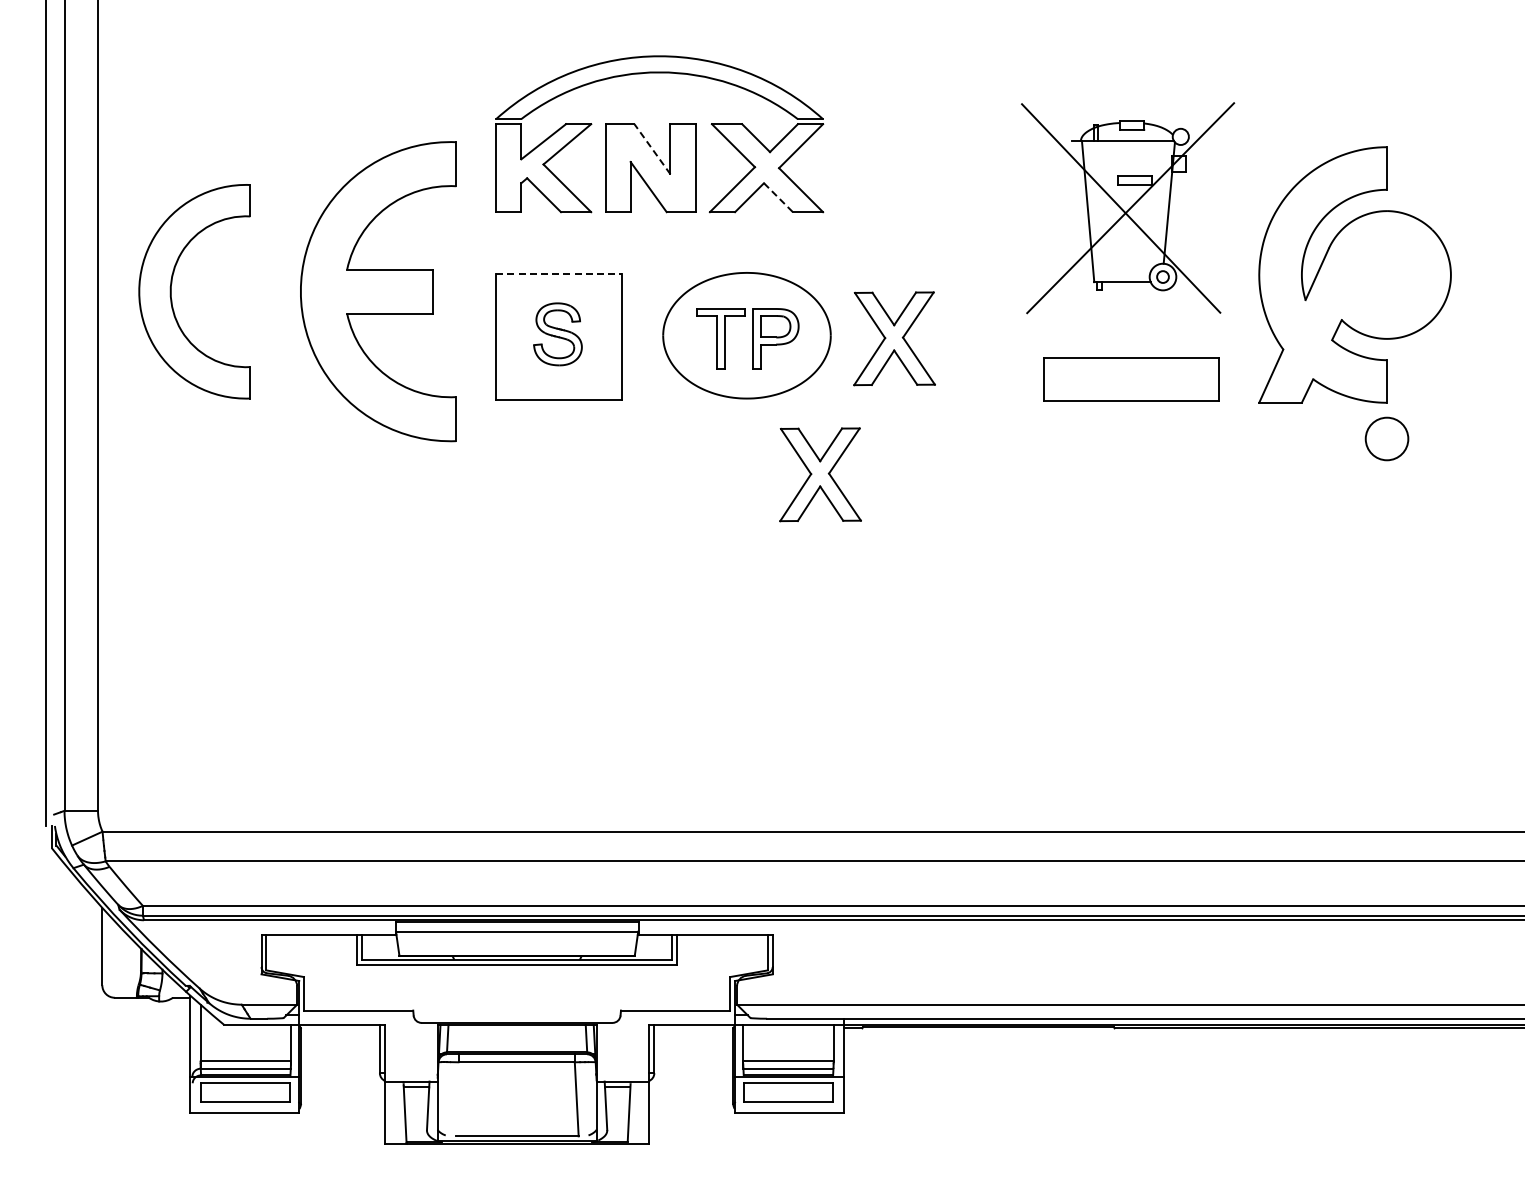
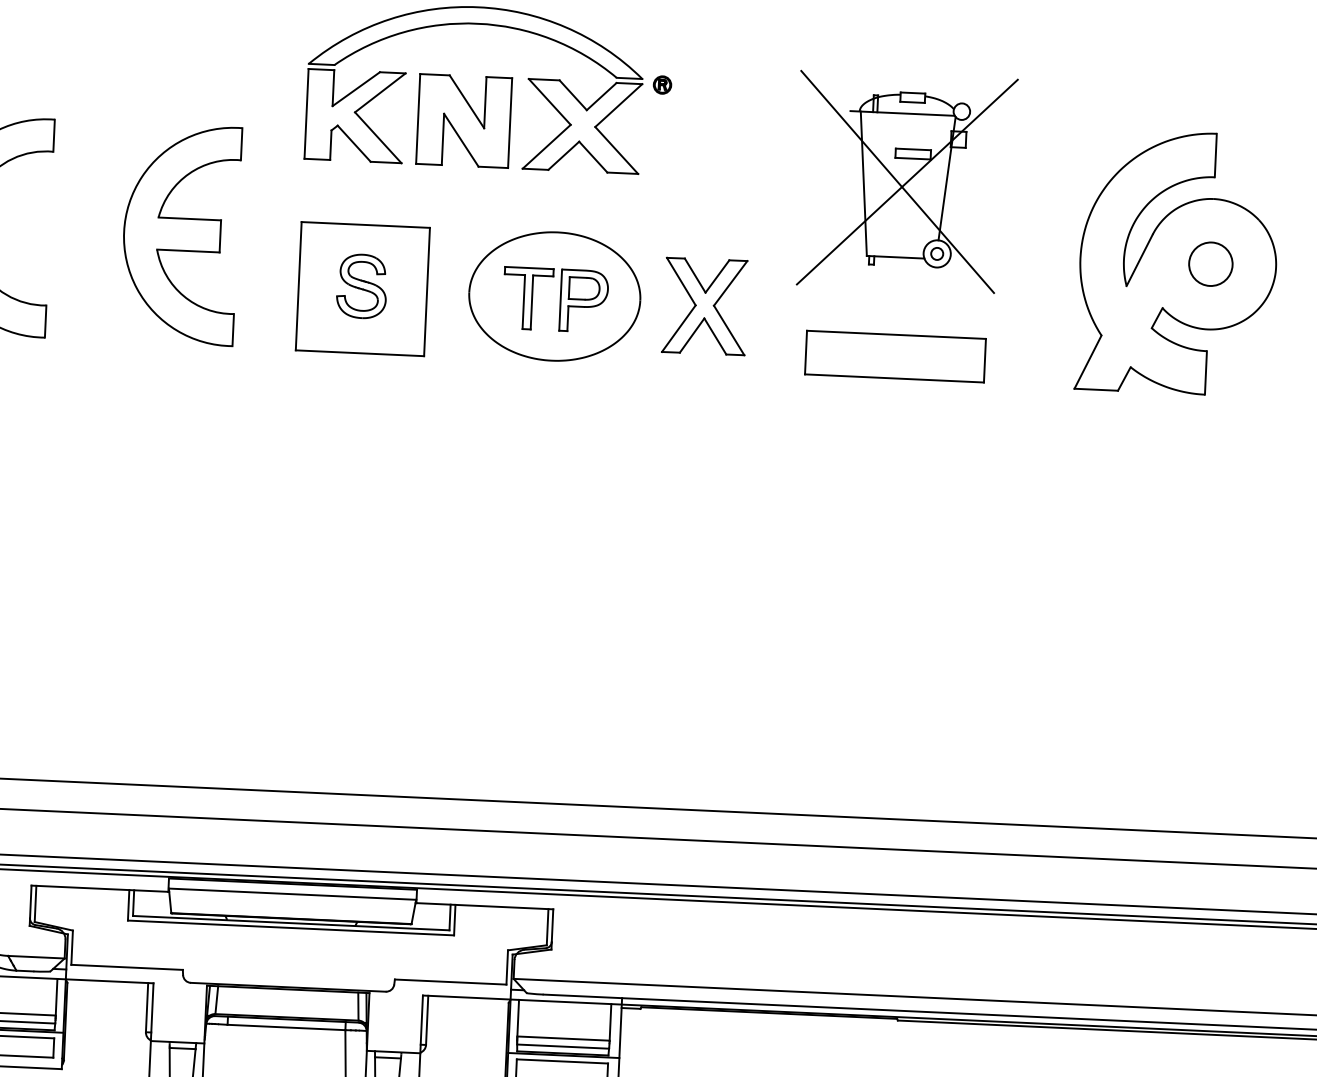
part: (842, 123) -> (662, 84), added
line: (652, 149) -> (466, 102), dashed -> solid
line: (778, 198) -> (593, 157), dashed -> solid
part: (1128, 208) -> (905, 182), moved
line: (559, 274) -> (366, 225), dashed -> solid
part: (378, 291) -> (180, 234), size x0.71
part: (1131, 379) -> (895, 356), moved
circle: (1386, 438) -> (1210, 263), moved
part: (820, 474) -> (623, 441), removed

